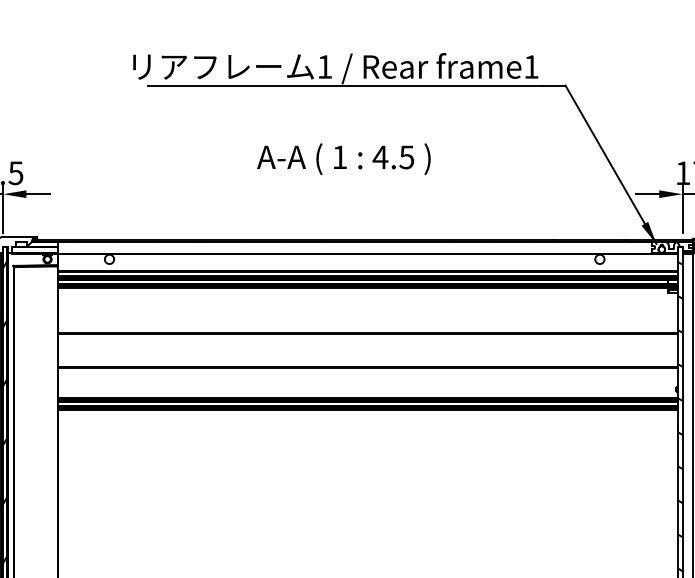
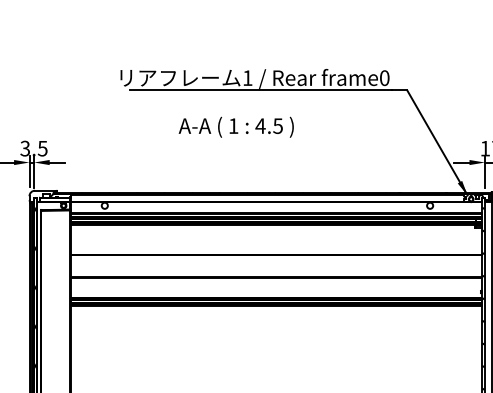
text: (531, 67) -> (384, 78), frame1 -> frame0
text: (342, 157) -> (235, 126), moved

